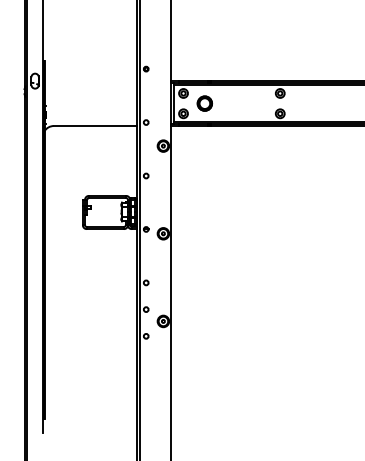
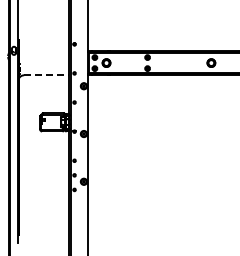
line: (94, 126) -> (46, 75), solid -> dashed

